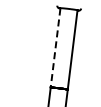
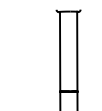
line: (55, 48) -> (60, 52), dashed -> solid

